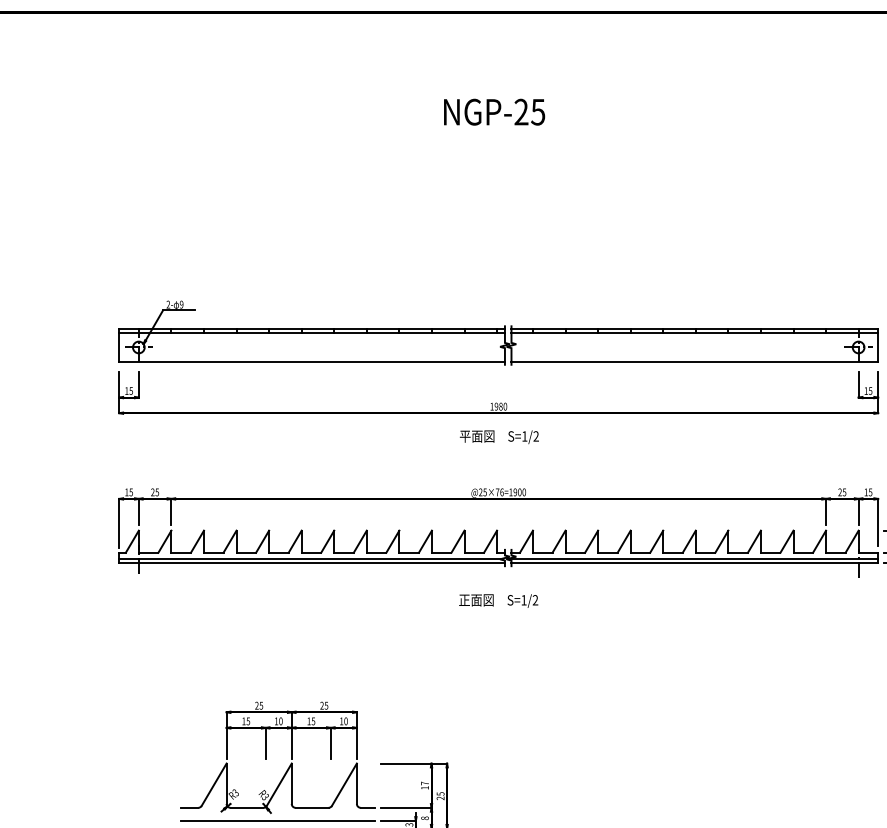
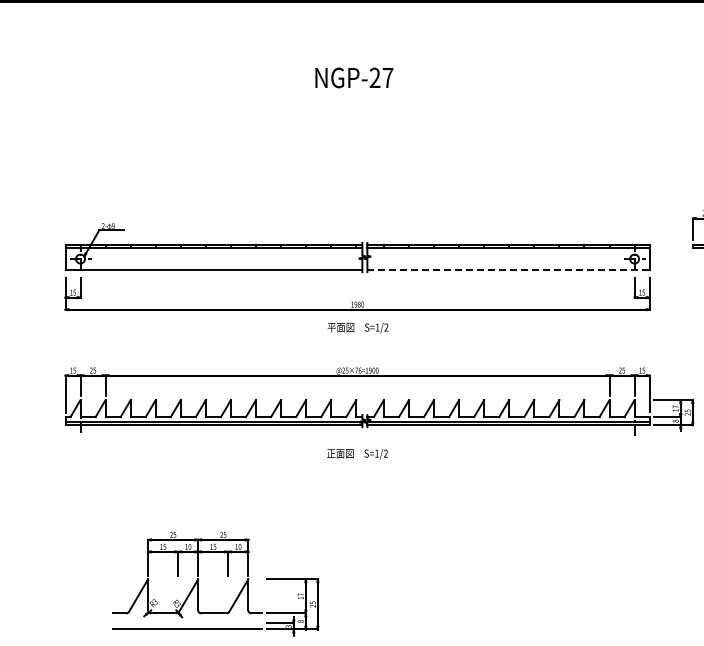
text: (537, 112) -> (387, 78), NGP-25 -> NGP-27
line: (696, 362) -> (509, 270), solid -> dashed
line: (277, 820) -> (187, 623), removed

